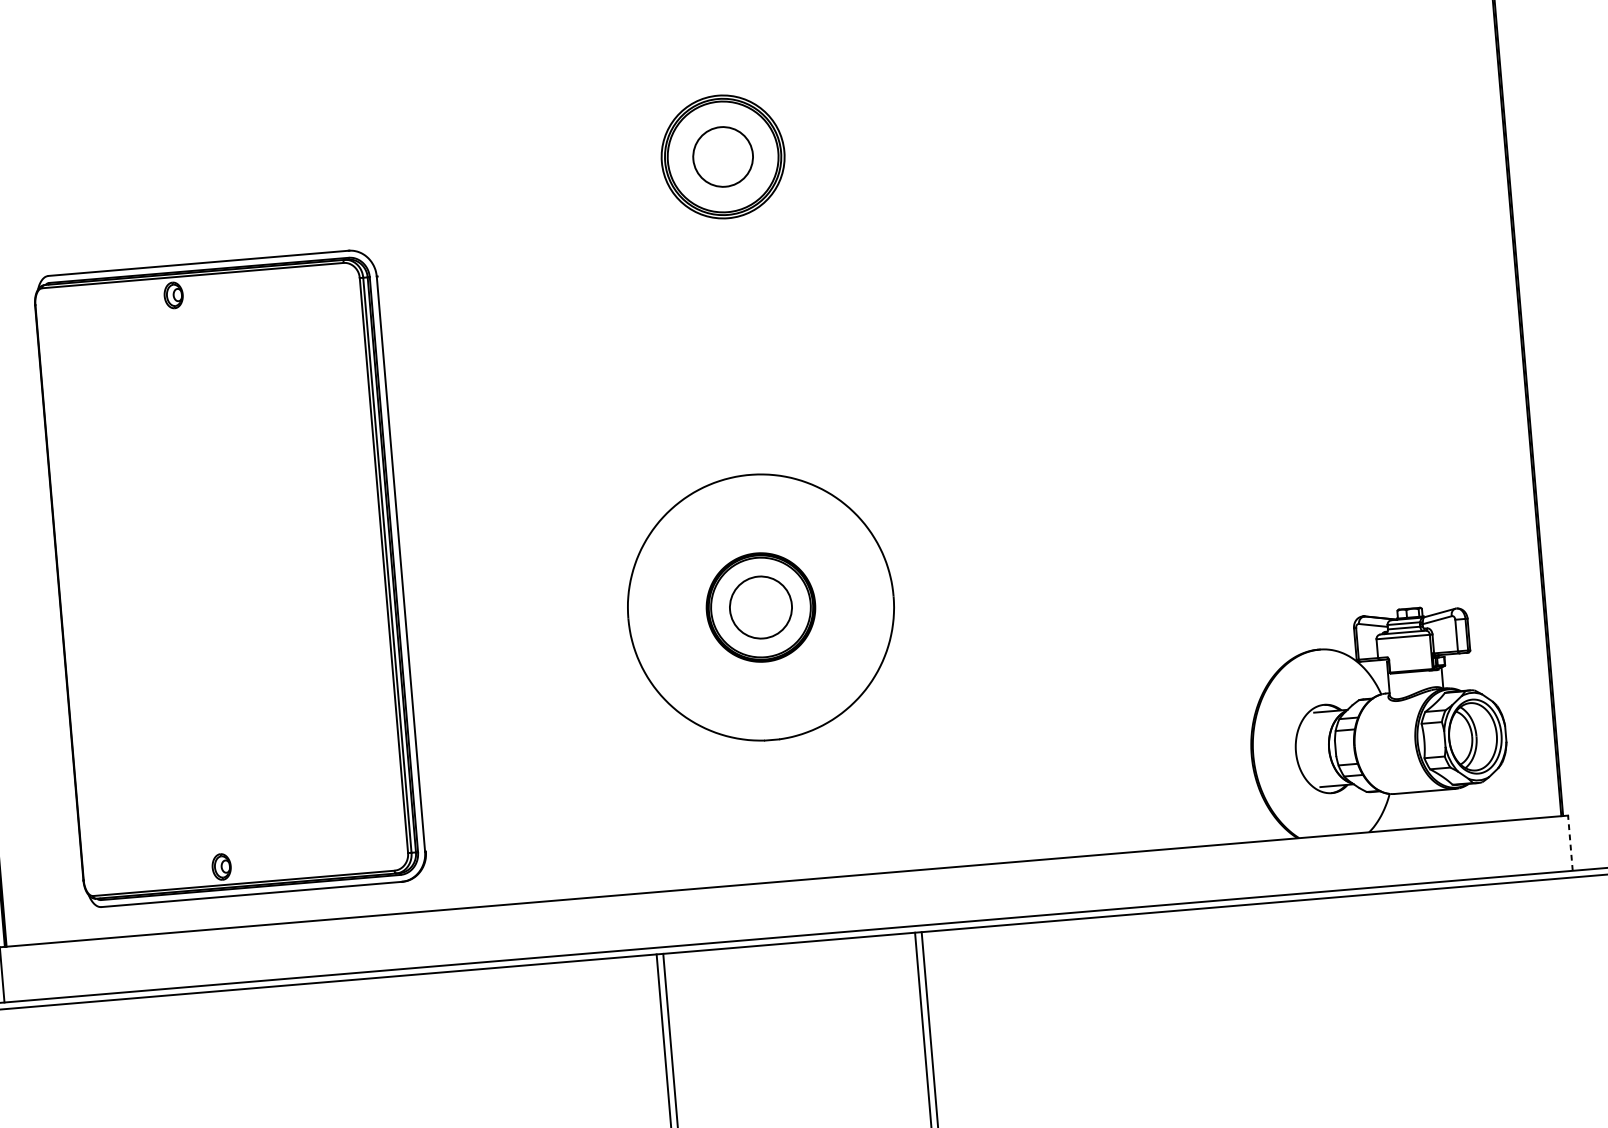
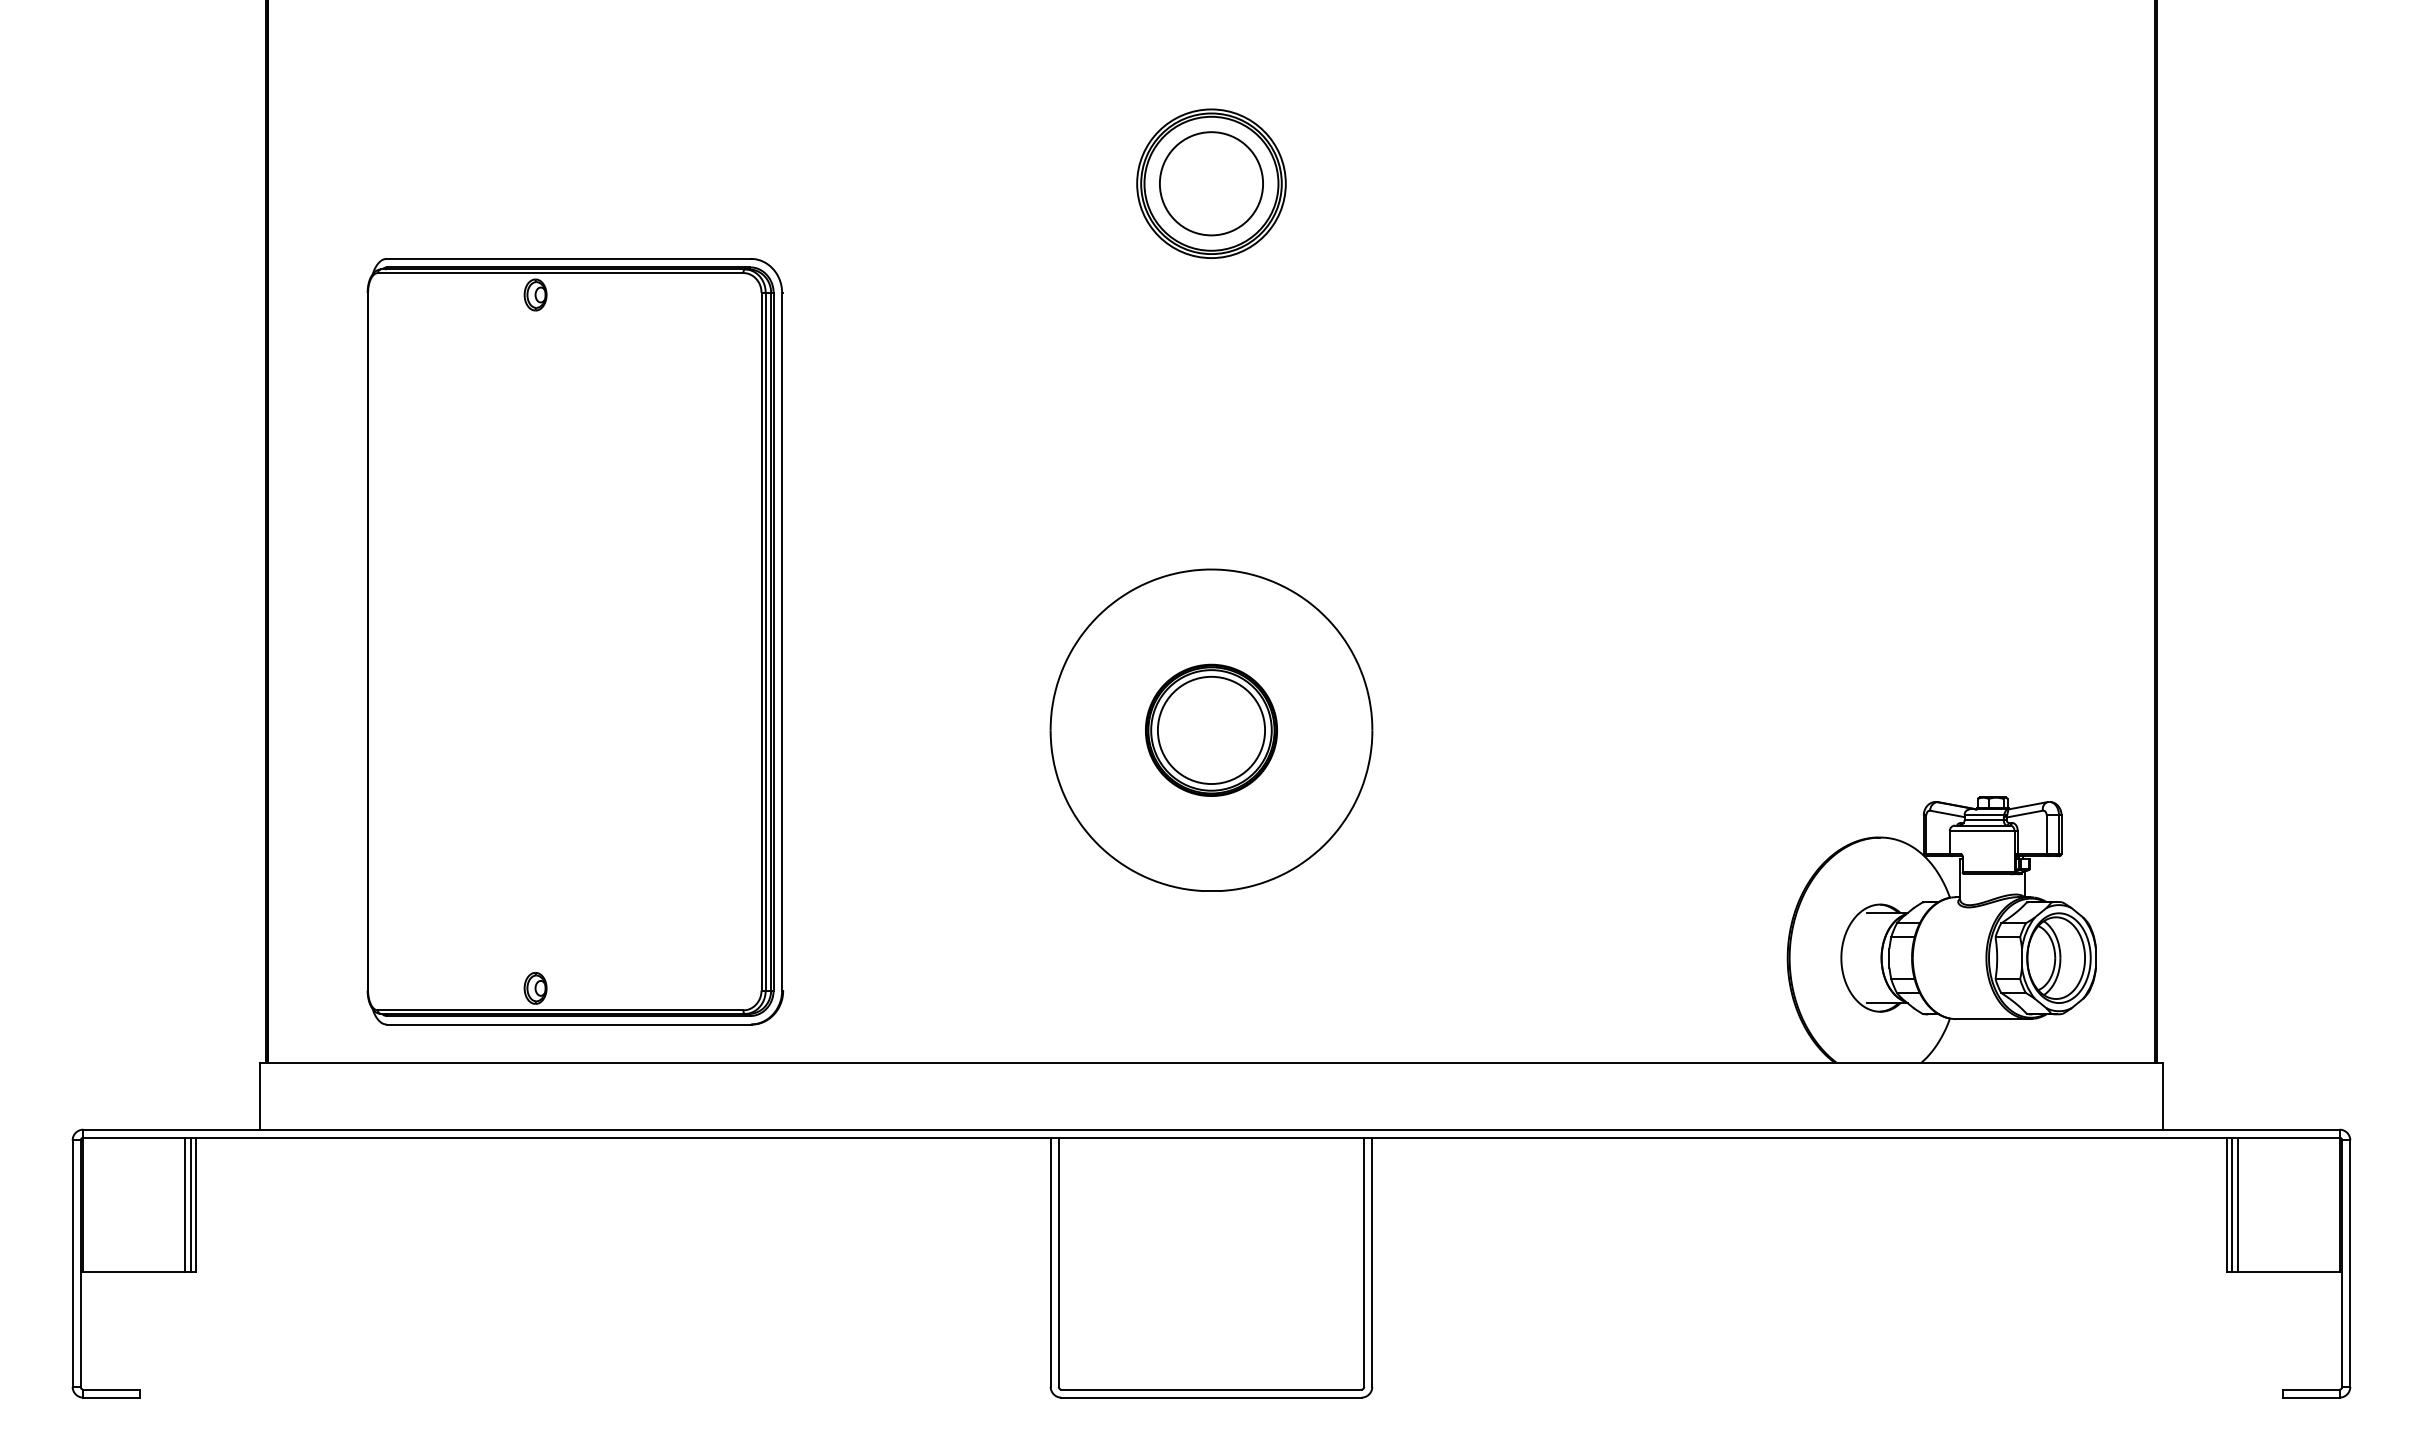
circle: (723, 156) -> (1211, 183), size x1.43
circle: (760, 607) -> (1211, 730), size x1.43
line: (1570, 842) -> (2162, 1095), dashed -> solid

